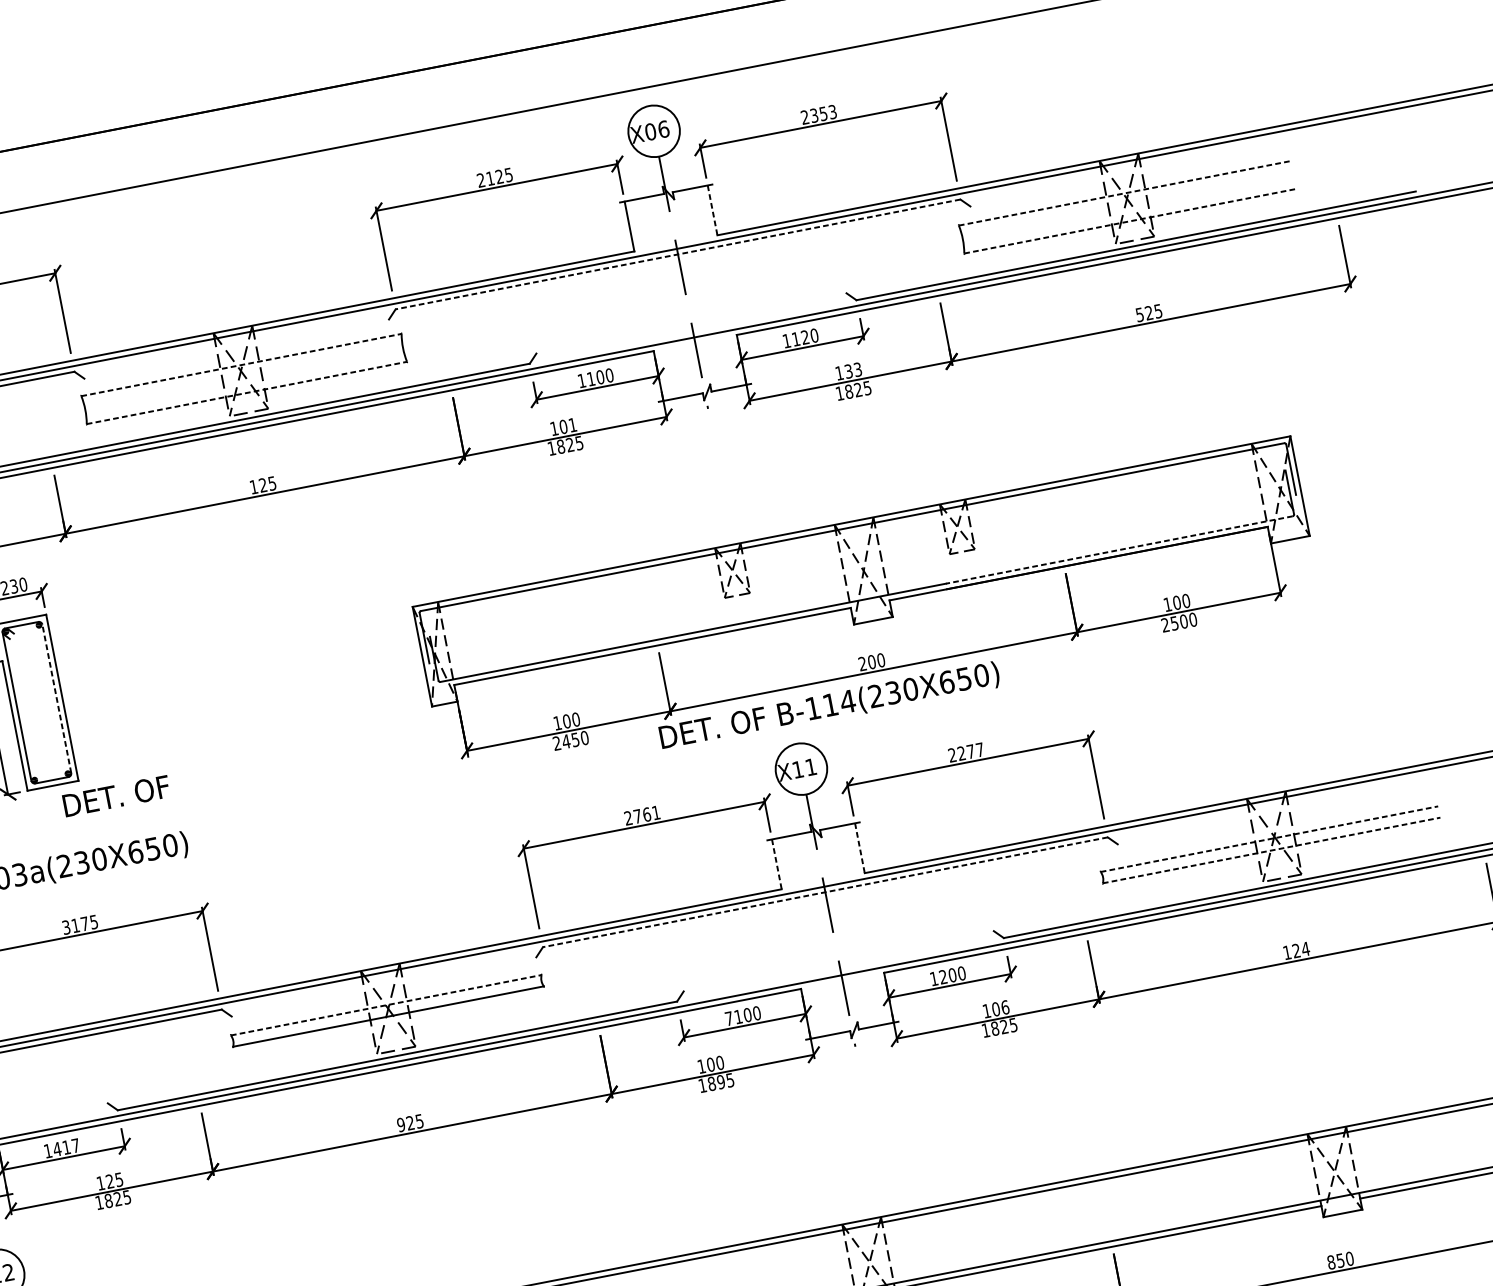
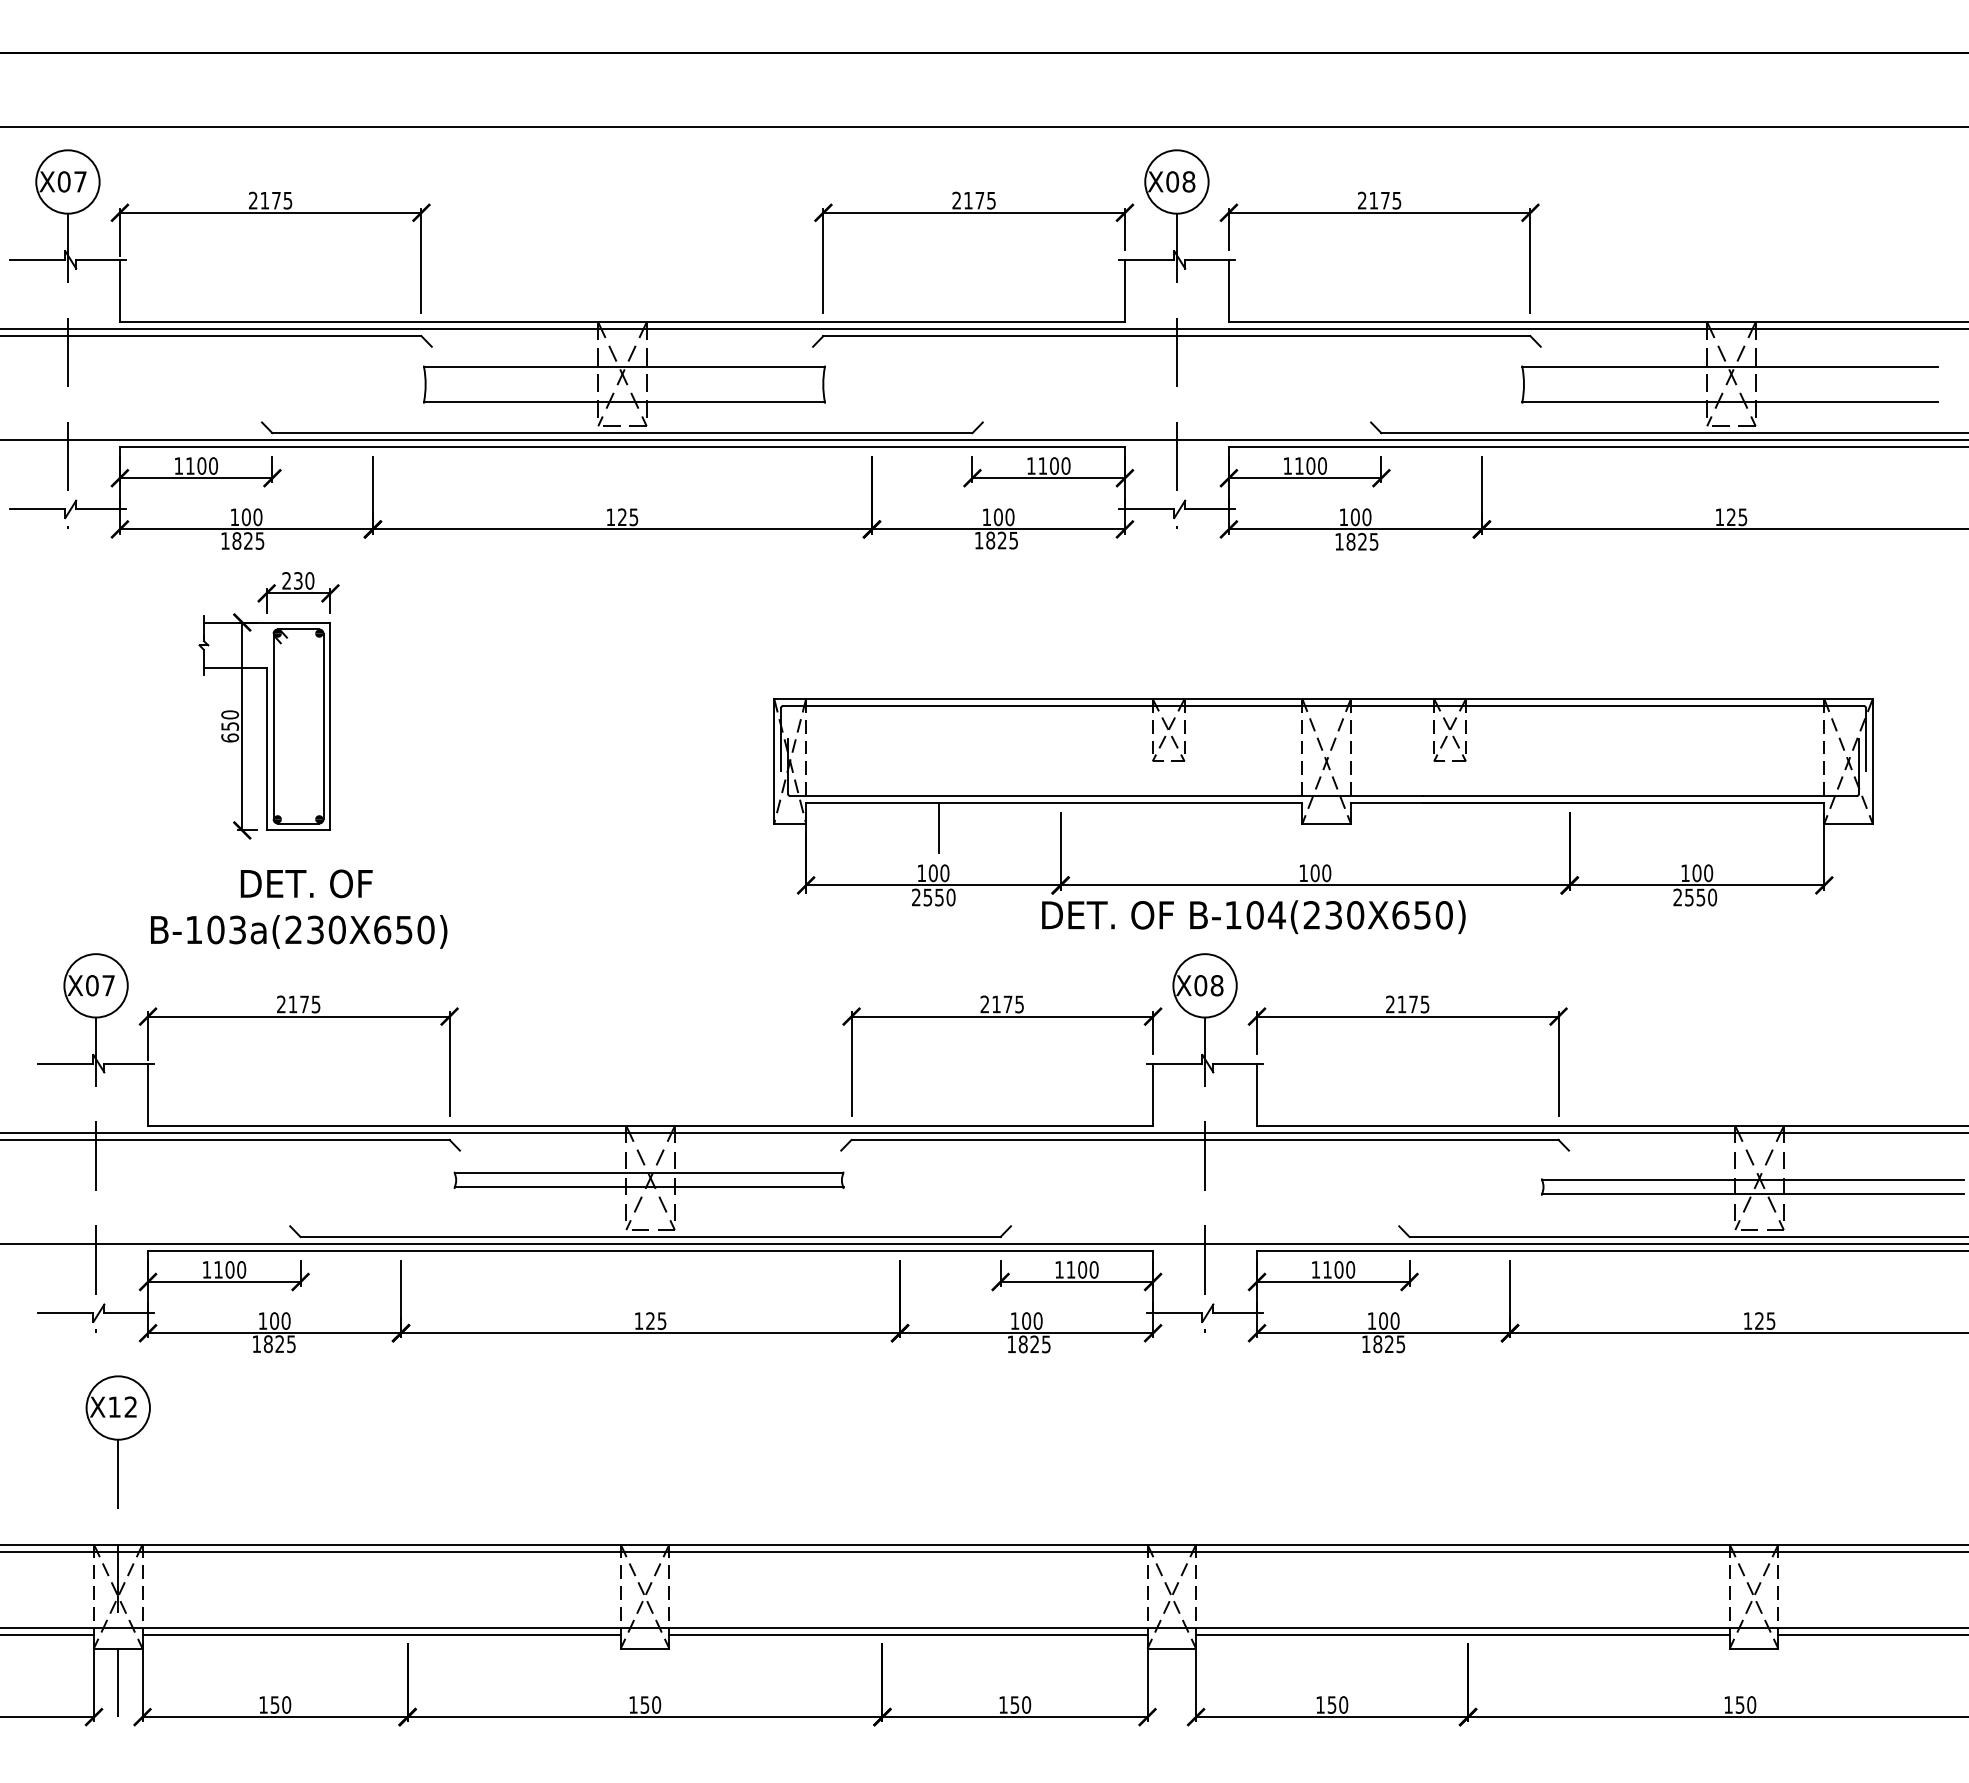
text: (823, 113) -> (1385, 200), 2353 -> 2175
text: (663, 129) -> (1188, 181), X06 -> X08
text: (499, 176) -> (979, 200), 2125 -> 2175
line: (1125, 193) -> (1730, 367), dashed -> solid
line: (712, 210) -> (1228, 291), dashed -> solid
line: (1130, 221) -> (1730, 402), dashed -> solid
line: (677, 254) -> (1176, 336), dashed -> solid
text: (1139, 315) -> (1719, 517), 525 -> 125
text: (804, 337) -> (1310, 465), 1120 -> 1100
line: (241, 365) -> (624, 367), dashed -> solid
text: (852, 370) -> (1360, 517), 133 -> 100
line: (247, 393) -> (624, 402), dashed -> solid
text: (572, 425) -> (1009, 517), 101 -> 100
line: (1119, 550) -> (1639, 796), dashed -> solid
text: (1183, 621) -> (1700, 897), 2500 -> 2550
text: (862, 663) -> (1303, 872), 200 -> 100
line: (563, 684) -> (938, 827), added
line: (56, 698) -> (323, 726), dashed -> solid
text: (830, 705) -> (1254, 915), B-114(230X650) -> B-104(230X650)
text: (565, 741) -> (927, 897), 2450 -> 2550
text: (970, 751) -> (1413, 1004), 2277 -> 2175
text: (804, 768) -> (1208, 985), X11 -> X08
text: (116, 795) -> (306, 883), moved
text: (646, 814) -> (1007, 1004), 2761 -> 2175
line: (1269, 839) -> (1753, 1180), dashed -> solid
line: (860, 848) -> (1257, 1095), dashed -> solid
line: (1272, 850) -> (1753, 1194), dashed -> solid
line: (777, 864) -> (1153, 1095), dashed -> solid
line: (824, 892) -> (1204, 1139), dashed -> solid
text: (66, 927) -> (281, 1004), 3175 -> 2175
text: (1305, 948) -> (1770, 1320), 124 -> 125
text: (943, 976) -> (1327, 1269), 1200 -> 1100
line: (386, 1005) -> (649, 1173), dashed -> solid
text: (1004, 1007) -> (1394, 1320), 106 -> 100
text: (729, 1018) -> (1059, 1269), 7100 -> 1100
text: (720, 1082) -> (1034, 1344), 1895 -> 1825
text: (400, 1124) -> (638, 1320), 925 -> 125
text: (66, 1147) -> (229, 1269), 1417 -> 1100
text: (114, 1180) -> (280, 1320), 125 -> 100
text: (1331, 1262) -> (1728, 1704), 850 -> 150

